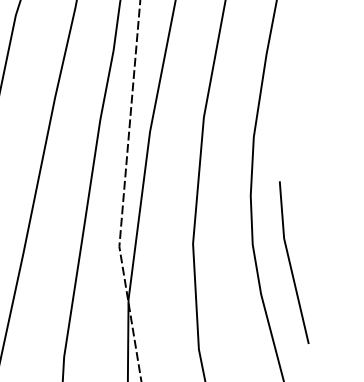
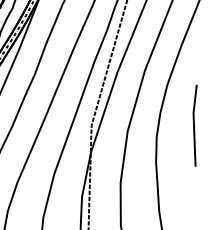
line: (290, 262) -> (194, 125), moved

